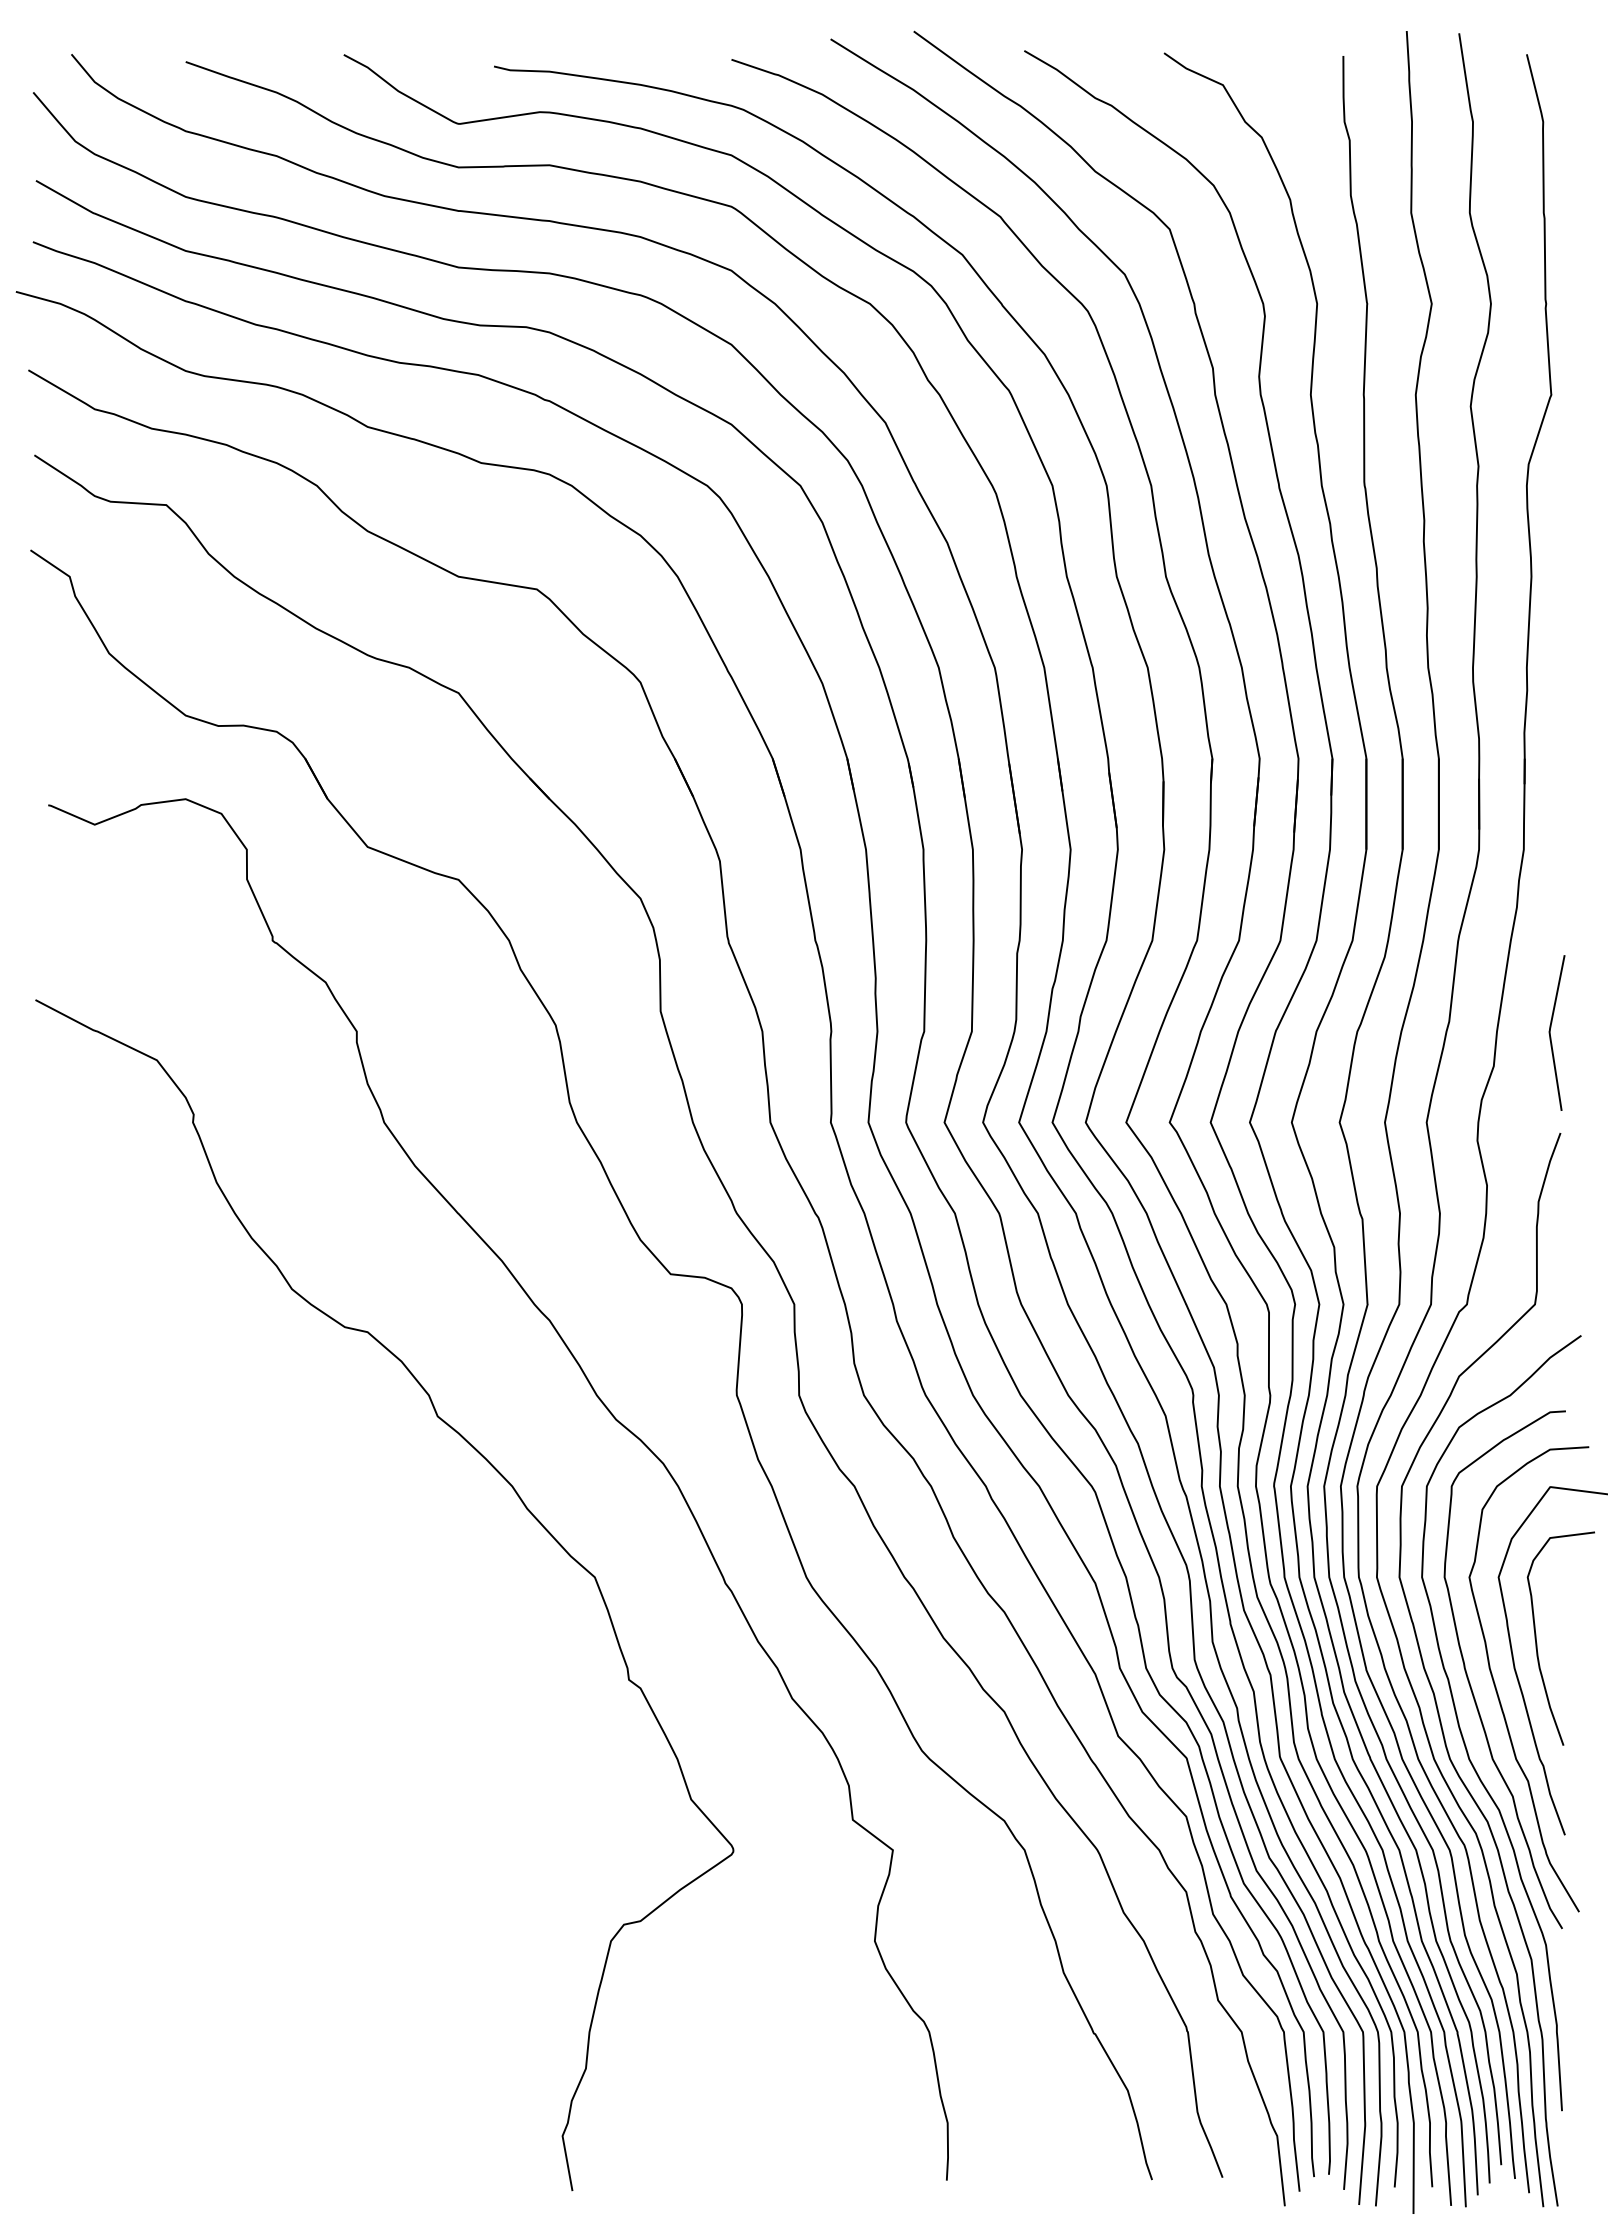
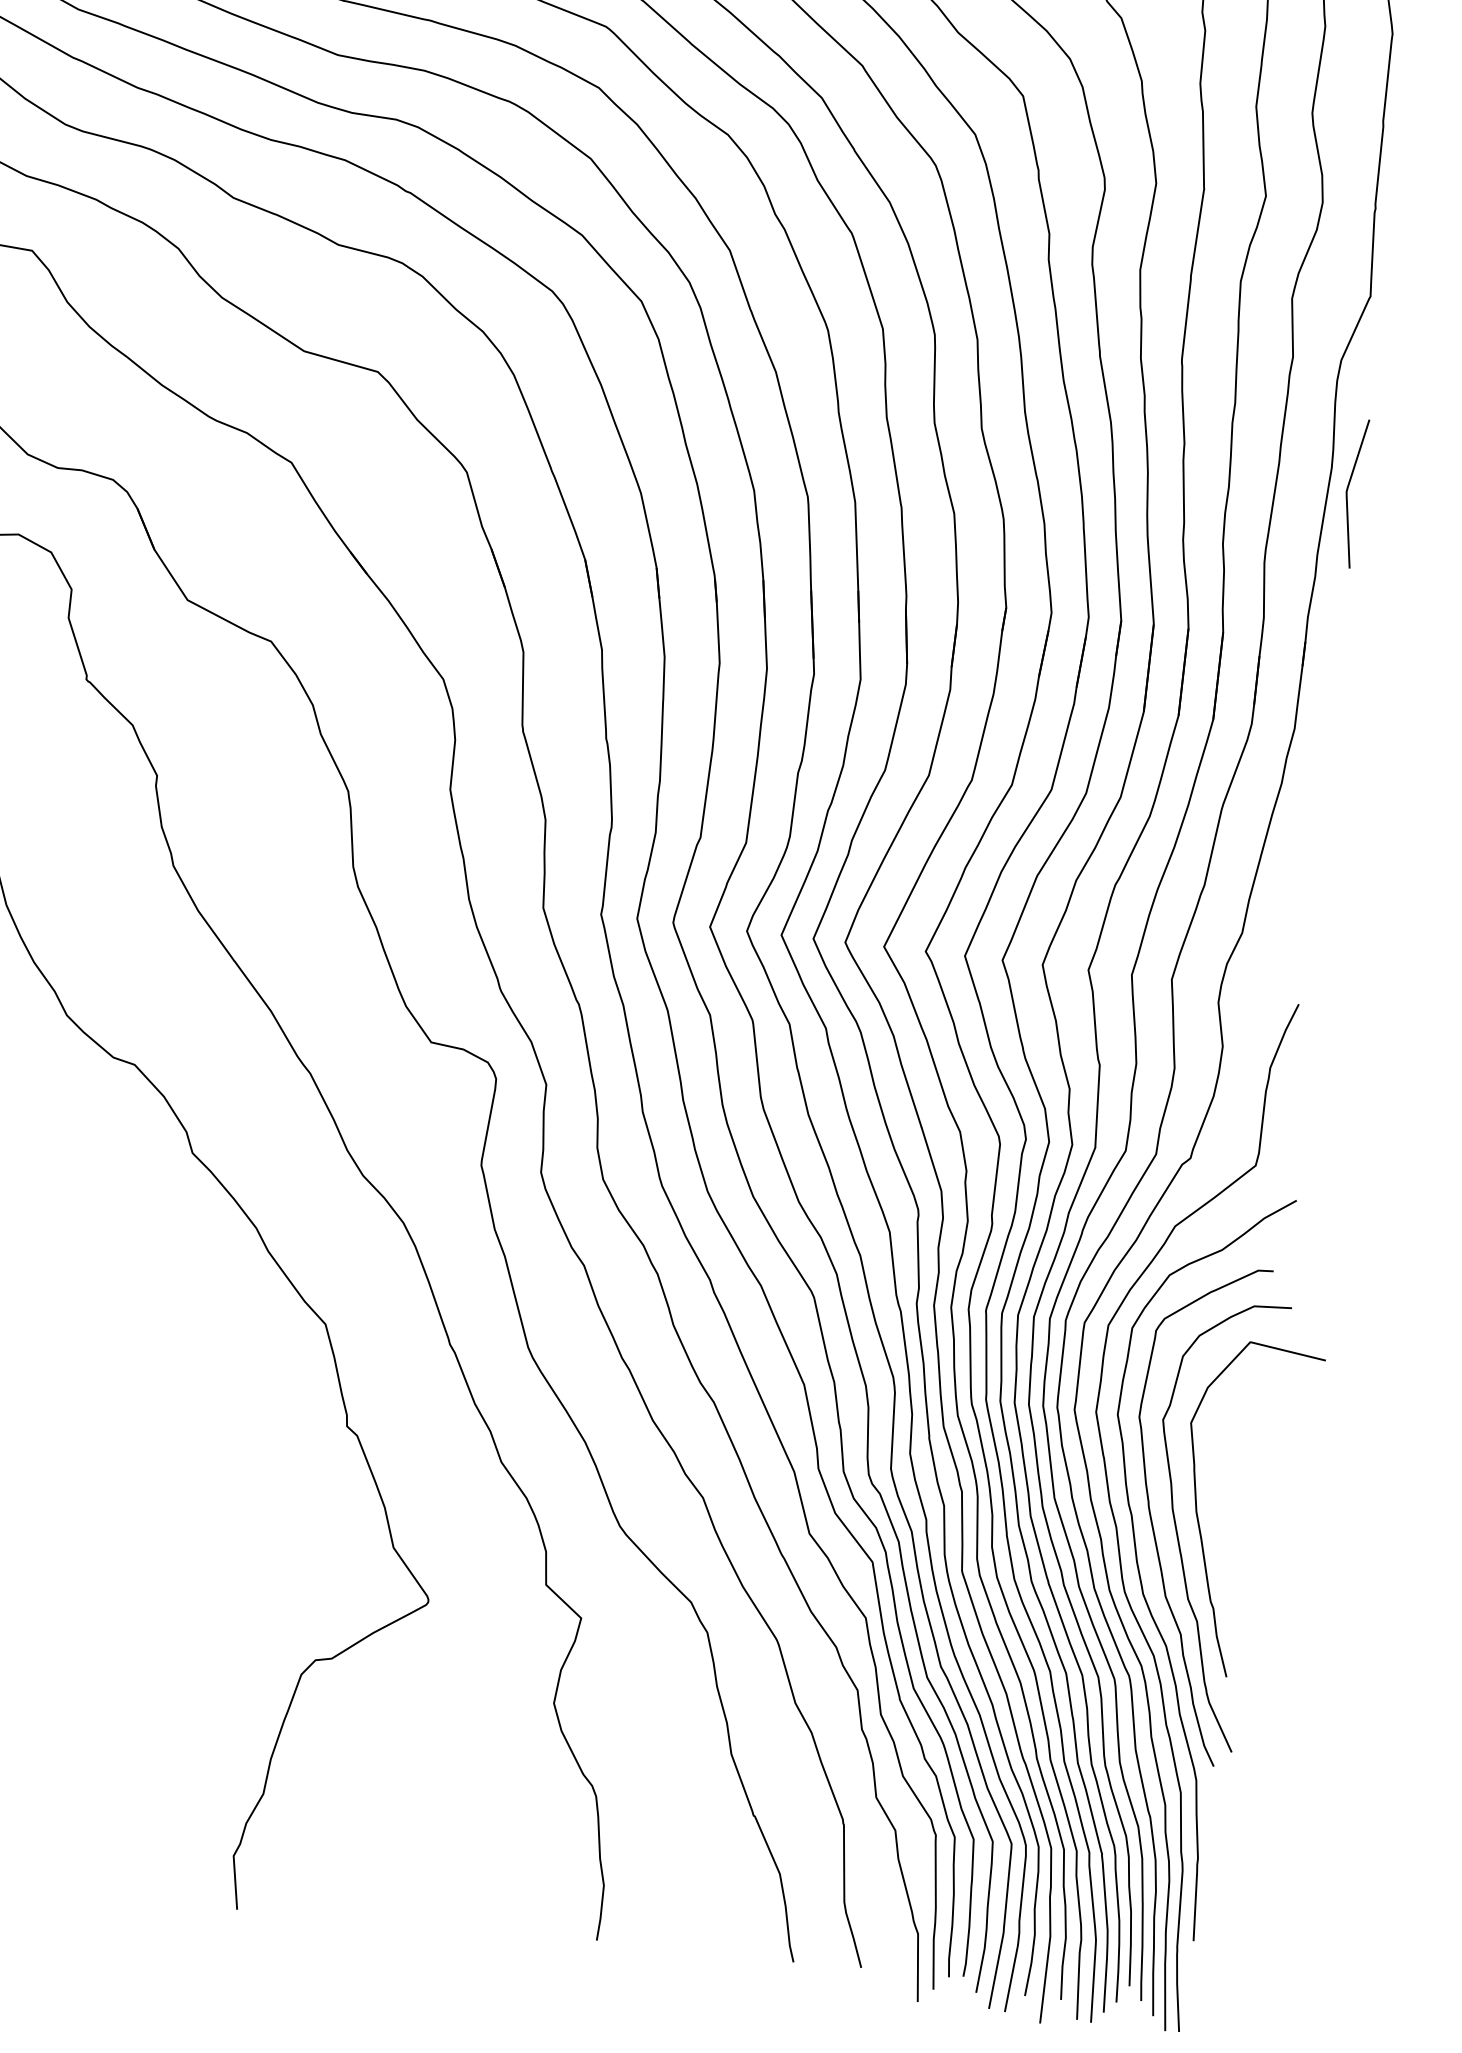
curve: (1550, 1032) -> (1347, 492), moved
curve: (1537, 1643) -> (1221, 1490), removed

